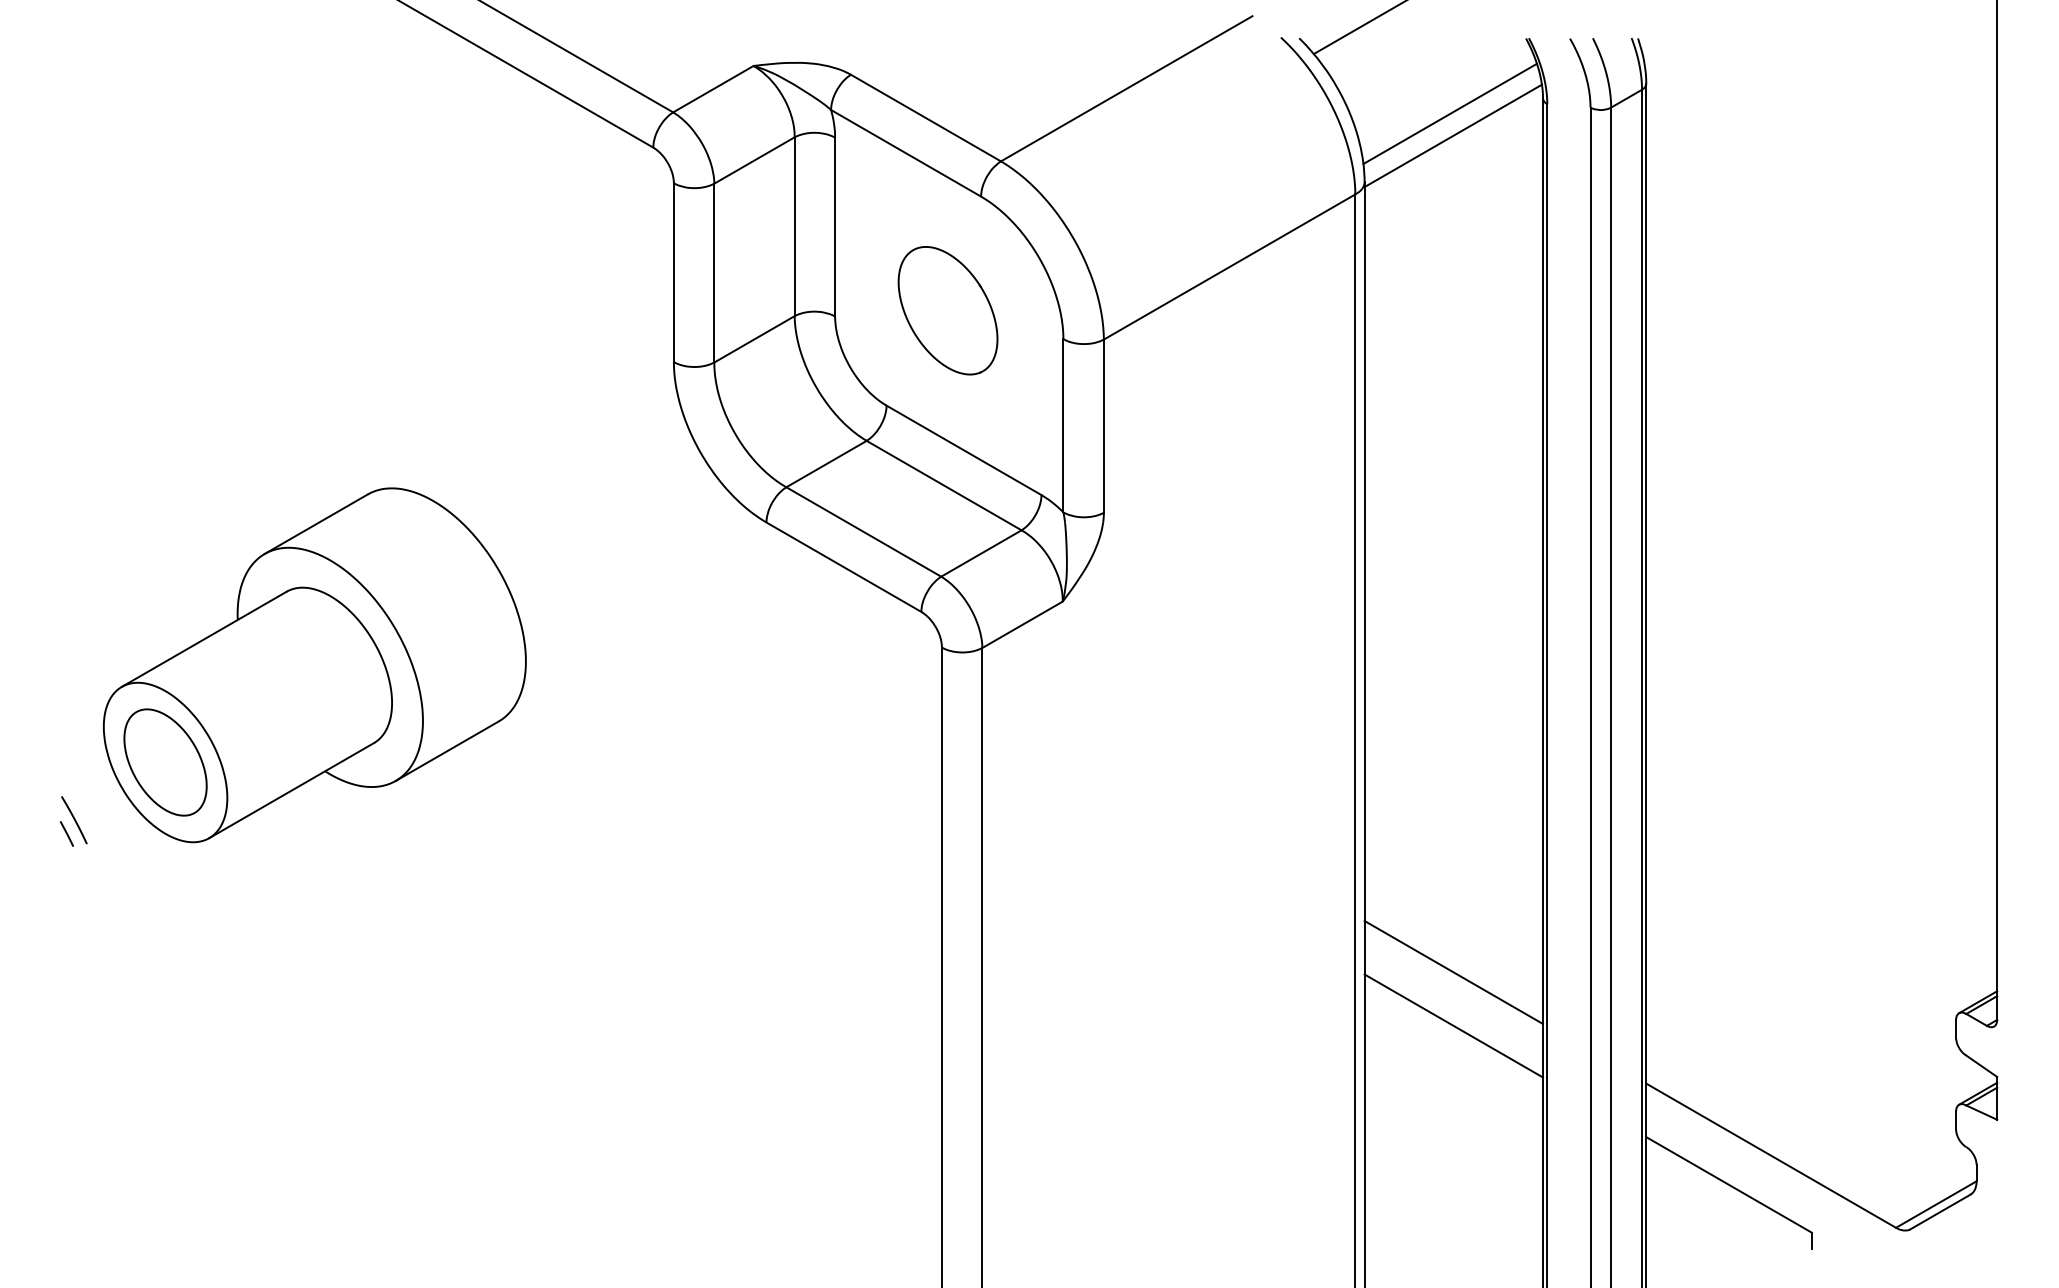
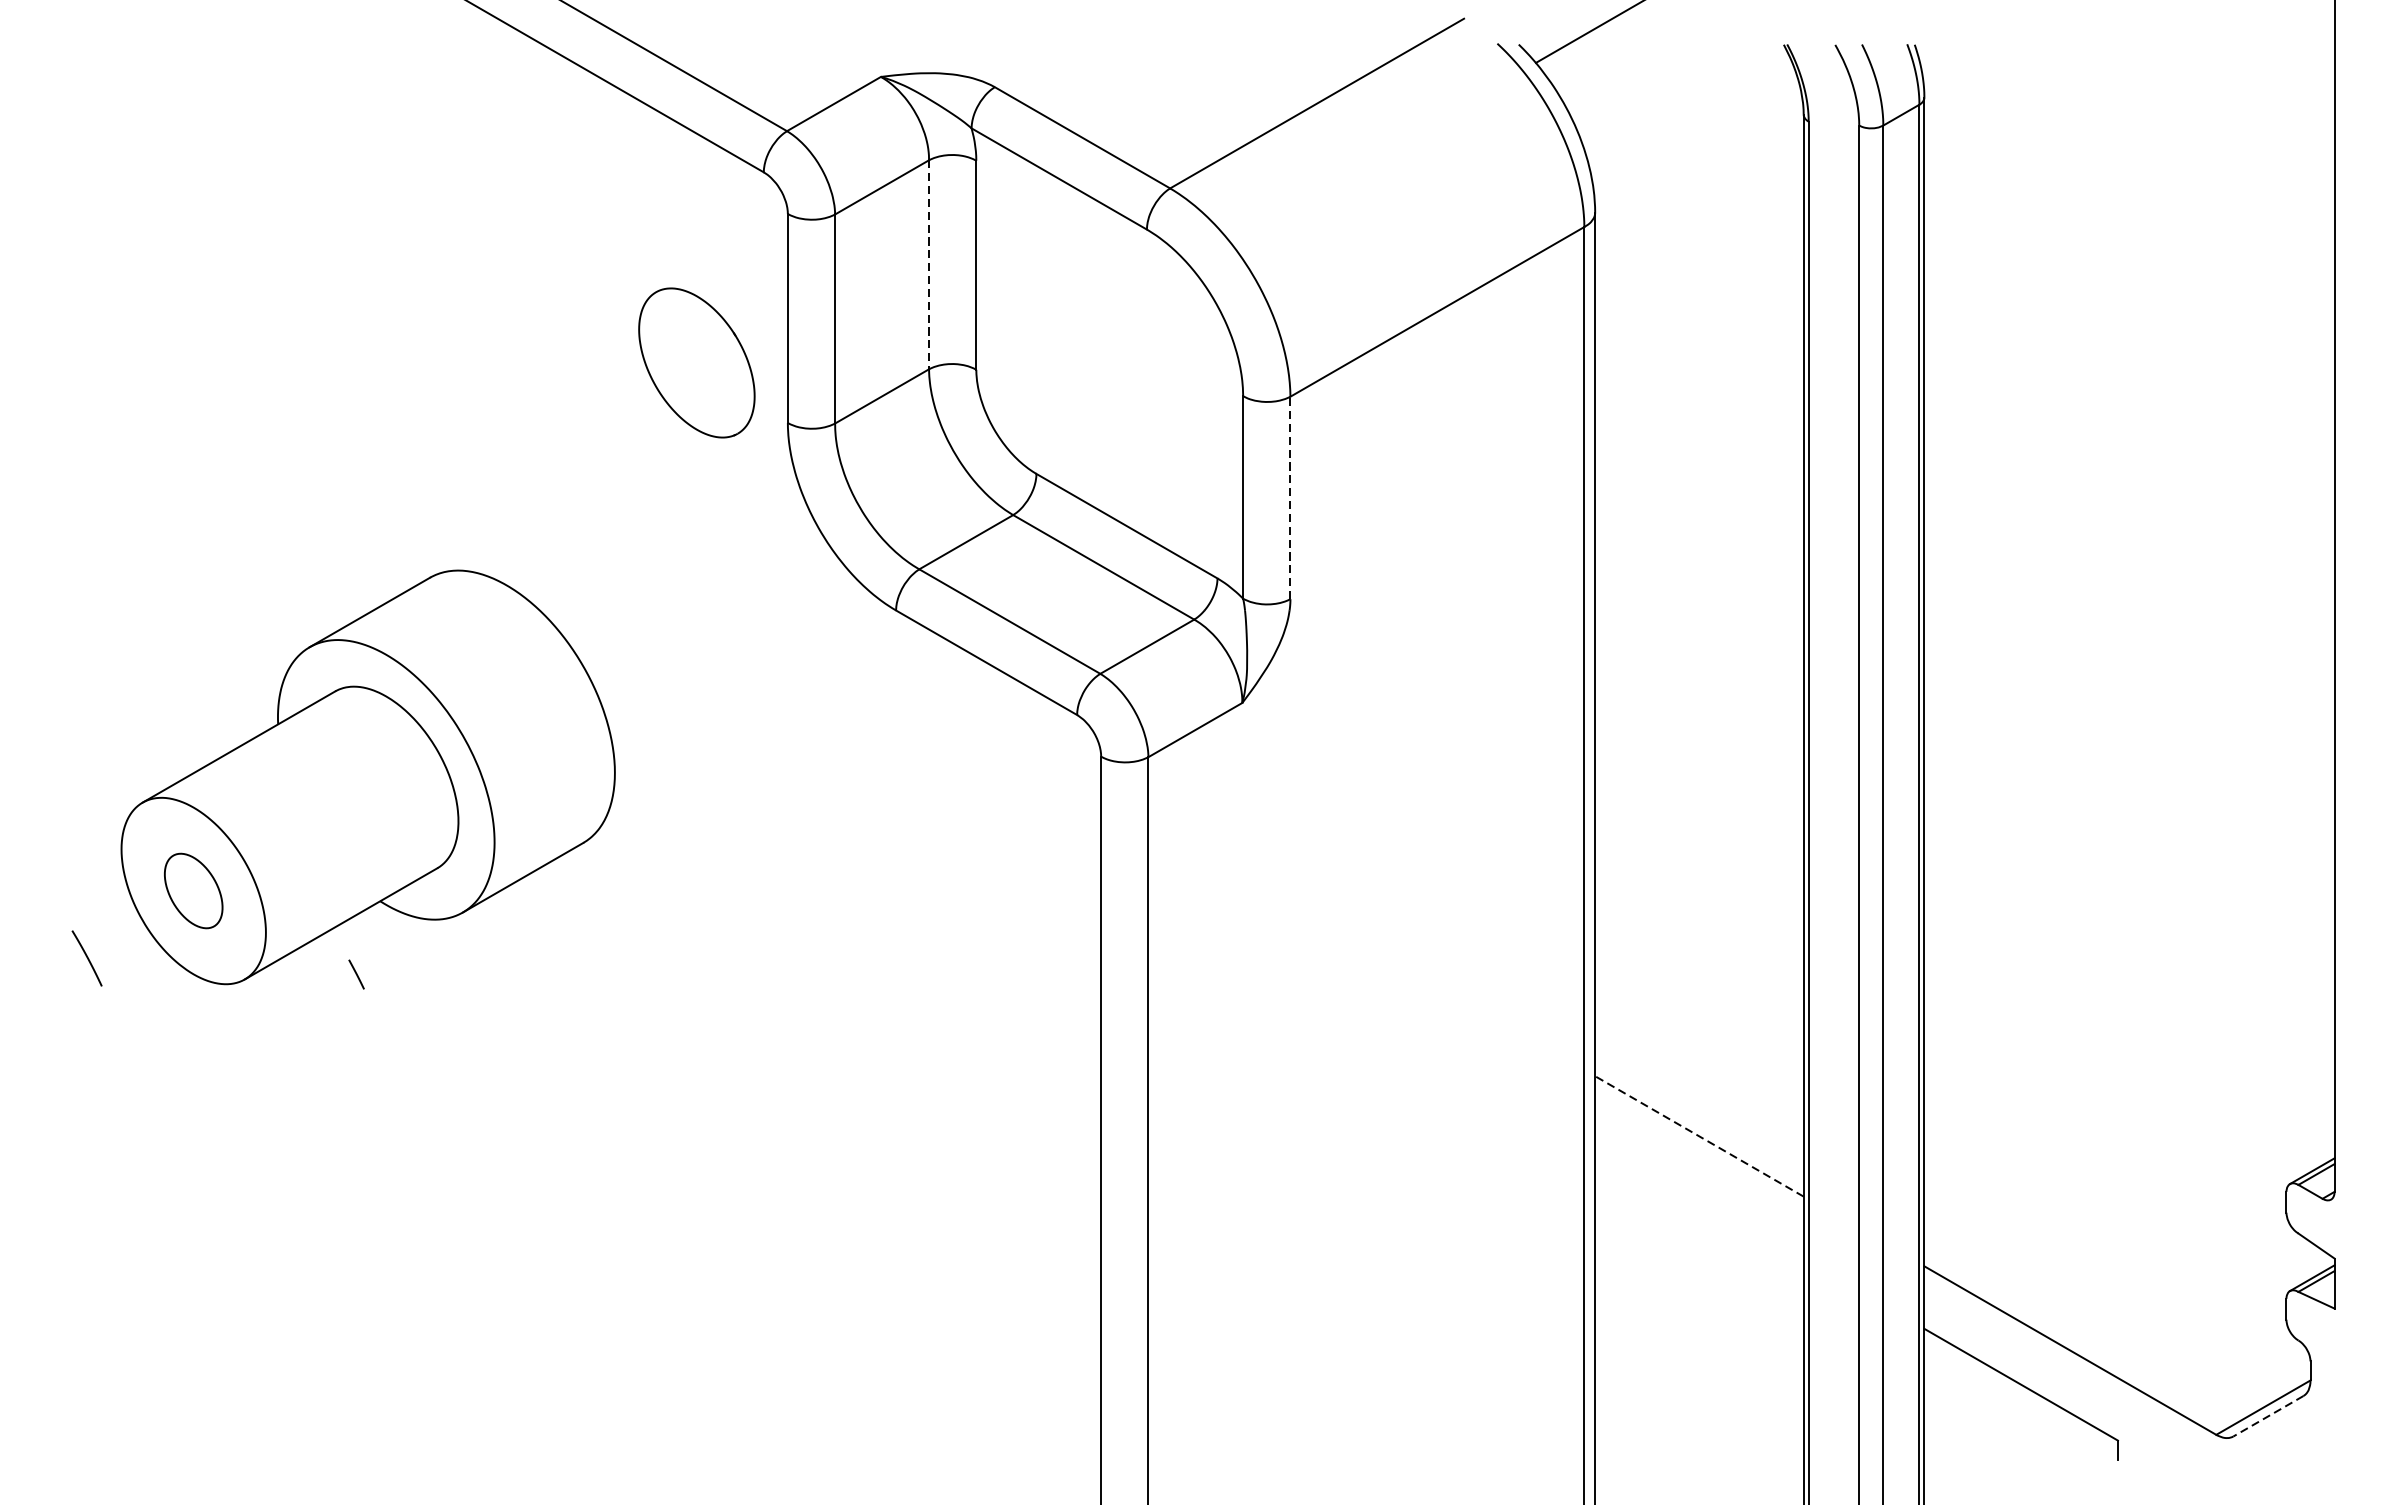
line: (1449, 113) -> (1694, 132), removed
line: (1452, 135) -> (1697, 158), removed
line: (794, 227) -> (928, 265), solid -> dashed
part: (947, 310) -> (696, 362), moved
line: (1103, 426) -> (1289, 498), solid -> dashed
part: (165, 762) -> (193, 891), size x0.6
line: (66, 833) -> (356, 973), moved
line: (1453, 972) -> (1699, 1136), solid -> dashed
line: (1453, 1025) -> (1699, 1198), removed
line: (1940, 1211) -> (2268, 1415), solid -> dashed

